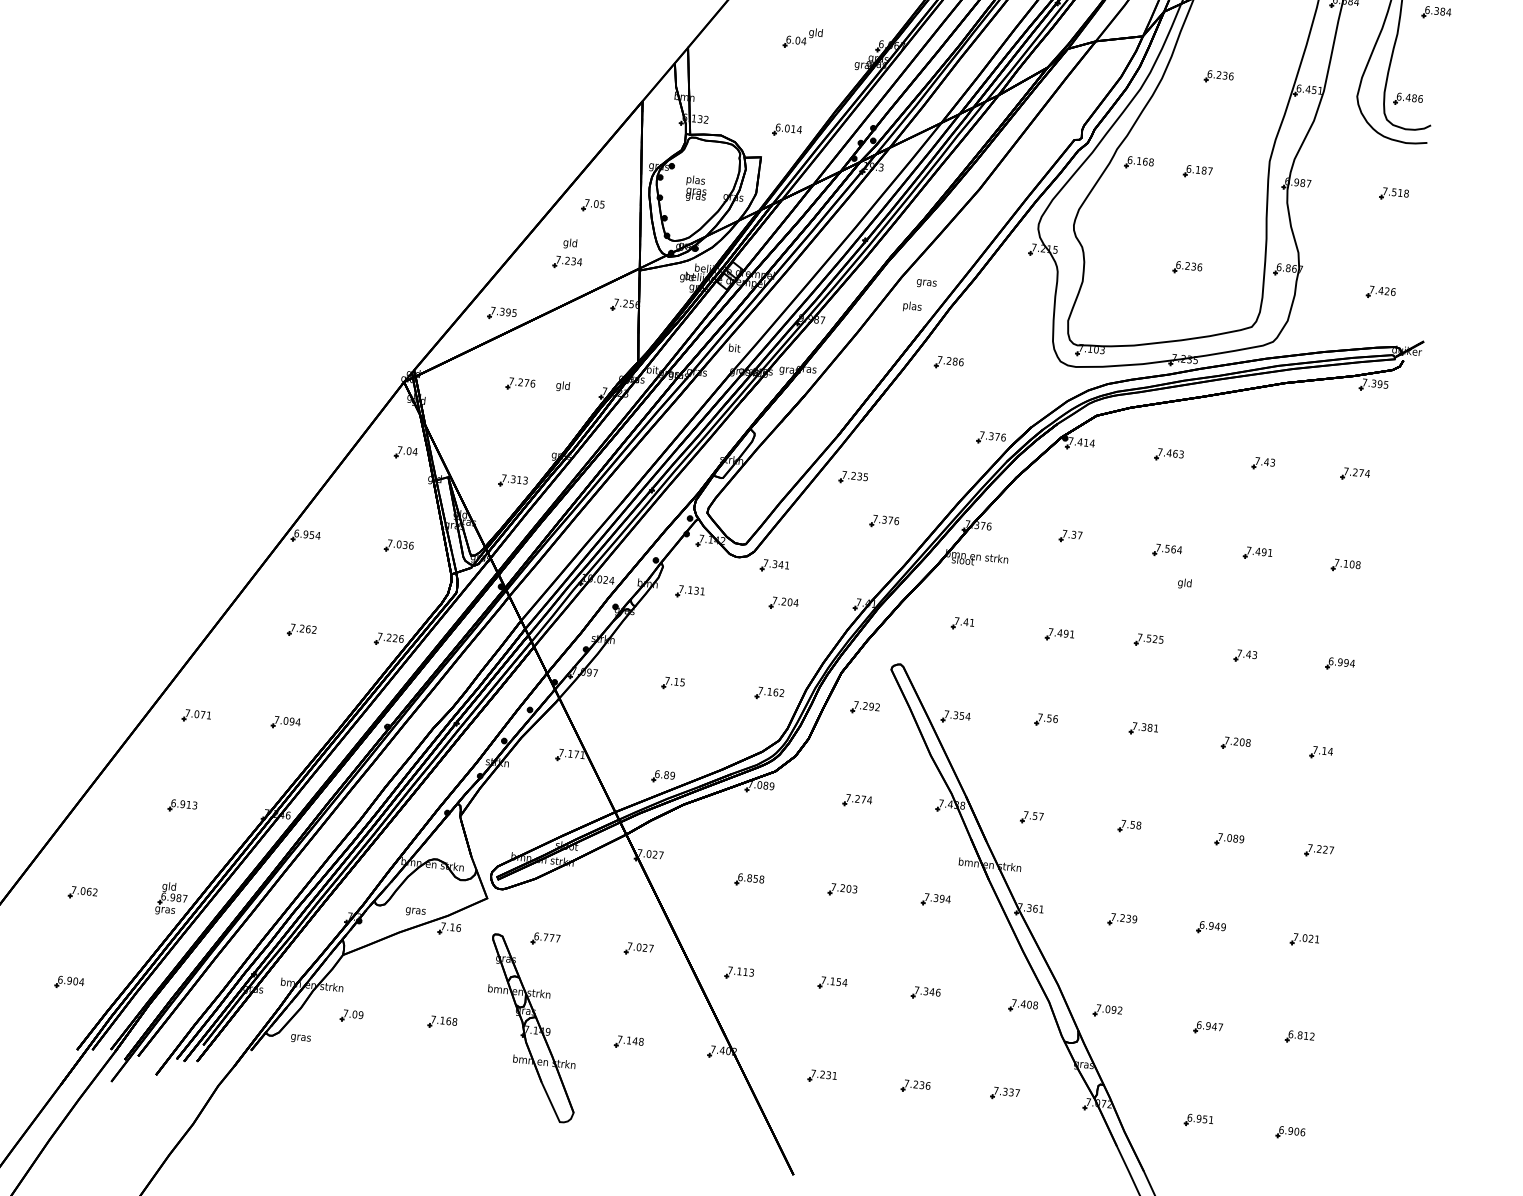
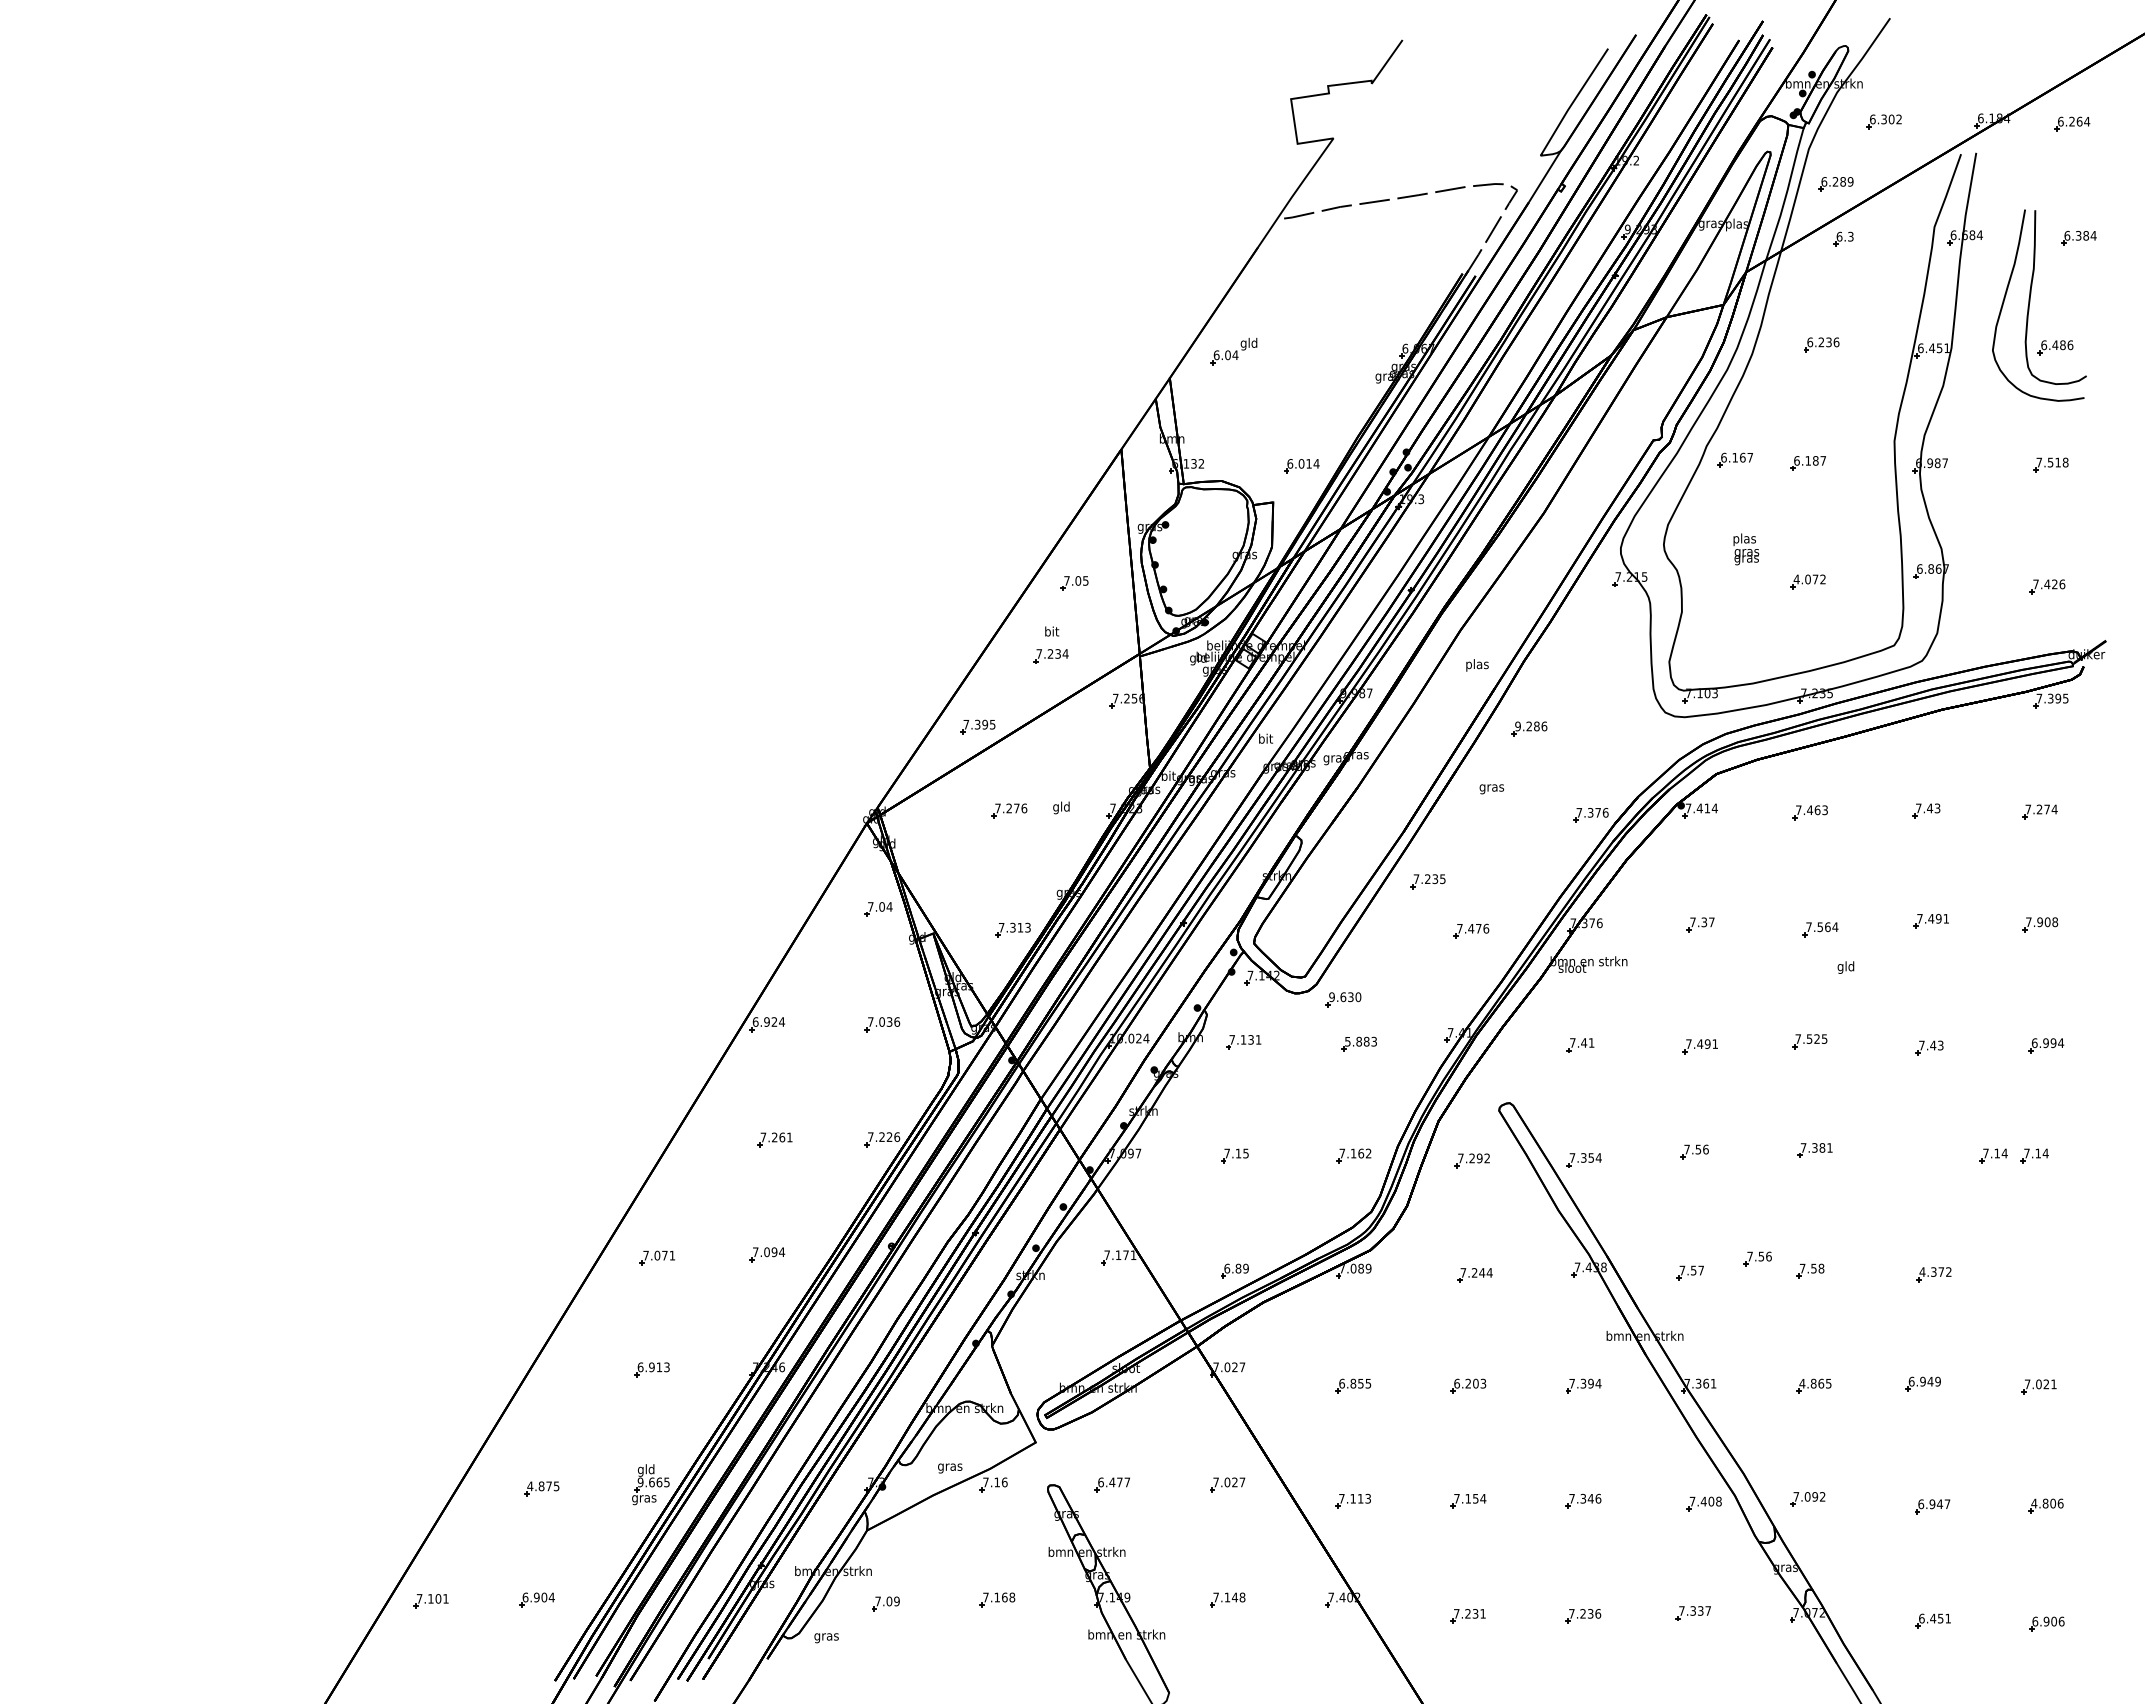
part: (802, 38) -> (1233, 351), moved
text: (1151, 162) -> (1750, 457), 6.168 -> 6.167
text: (696, 188) -> (1746, 549), moved
text: (570, 243) -> (1051, 632), gld -> bit
text: (1188, 266) -> (1809, 579), 6.236 -> 4.072
text: (926, 284) -> (1491, 789), moved
text: (939, 359) -> (1517, 726), 7.286 -> 9.286
text: (884, 519) -> (1471, 928), 7.376 -> 7.476
text: (312, 534) -> (774, 1021), 6.954 -> 6.924
text: (776, 564) -> (1345, 997), 7.341 -> 9.630
text: (1346, 564) -> (2040, 922), 7.108 -> 7.908
text: (785, 601) -> (1361, 1041), 7.204 -> 5.883
text: (314, 629) -> (789, 1137), 7.262 -> 7.261
part: (1236, 743) -> (1929, 1155), removed
part: (1288, 748) -> (1993, 1155), added
text: (863, 799) -> (1482, 1272), 7.274 -> 7.244
part: (1087, 811) -> (1757, 1258), added
text: (1231, 837) -> (1935, 1271), 7.089 -> 4.372
part: (1318, 851) -> (2044, 1276), removed
text: (761, 879) -> (1368, 1383), 6.858 -> 6.855
text: (834, 887) -> (1457, 1383), 7.203 -> 6.203
text: (84, 891) -> (543, 1486), 7.062 -> 4.875
text: (174, 897) -> (653, 1482), 6.987 -> 9.665
text: (1124, 918) -> (1815, 1383), 7.239 -> 4.865
text: (545, 937) -> (1112, 1482), 6.777 -> 6.477
text: (1301, 1035) -> (2047, 1503), 6.812 -> 4.806
text: (1199, 1118) -> (1933, 1618), 6.951 -> 6.451

